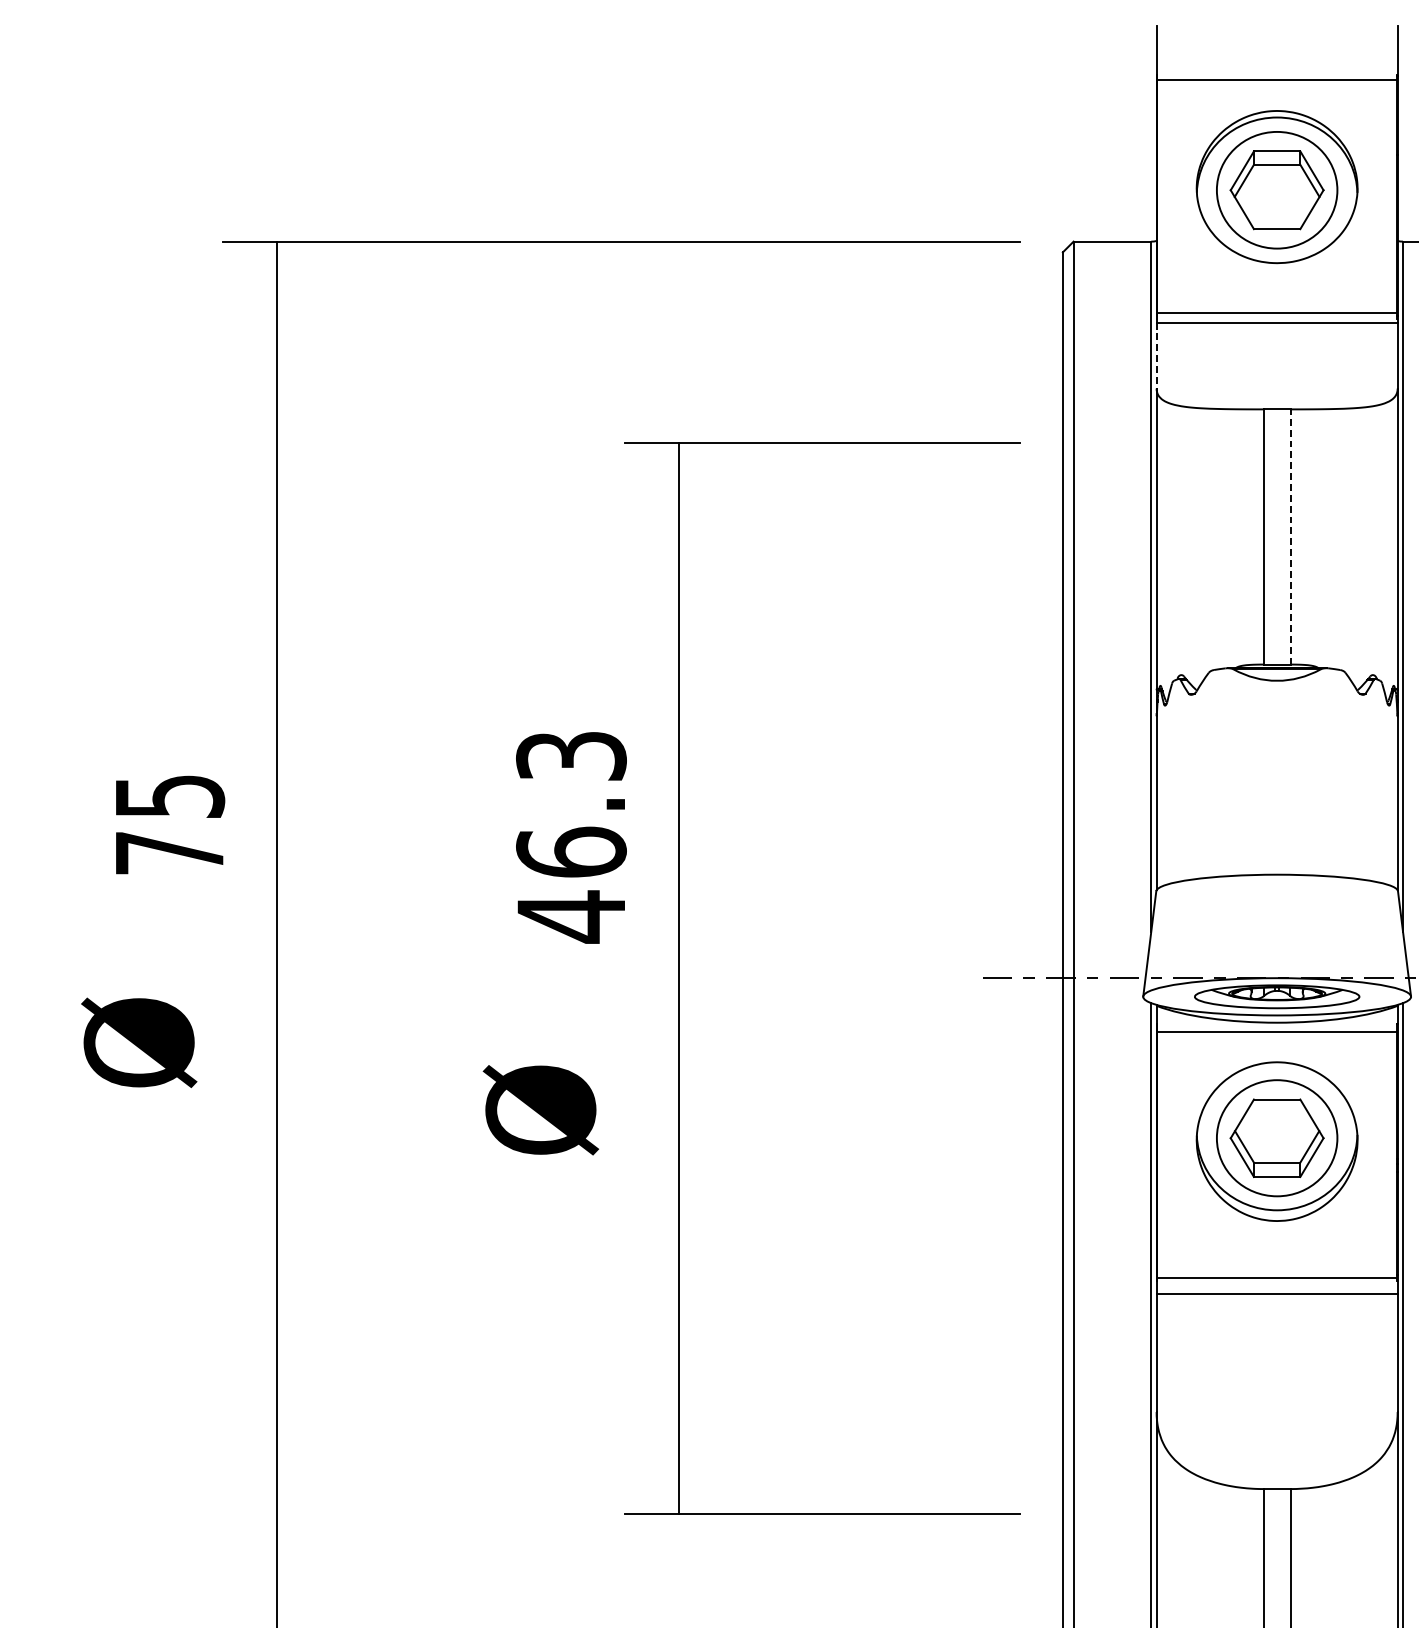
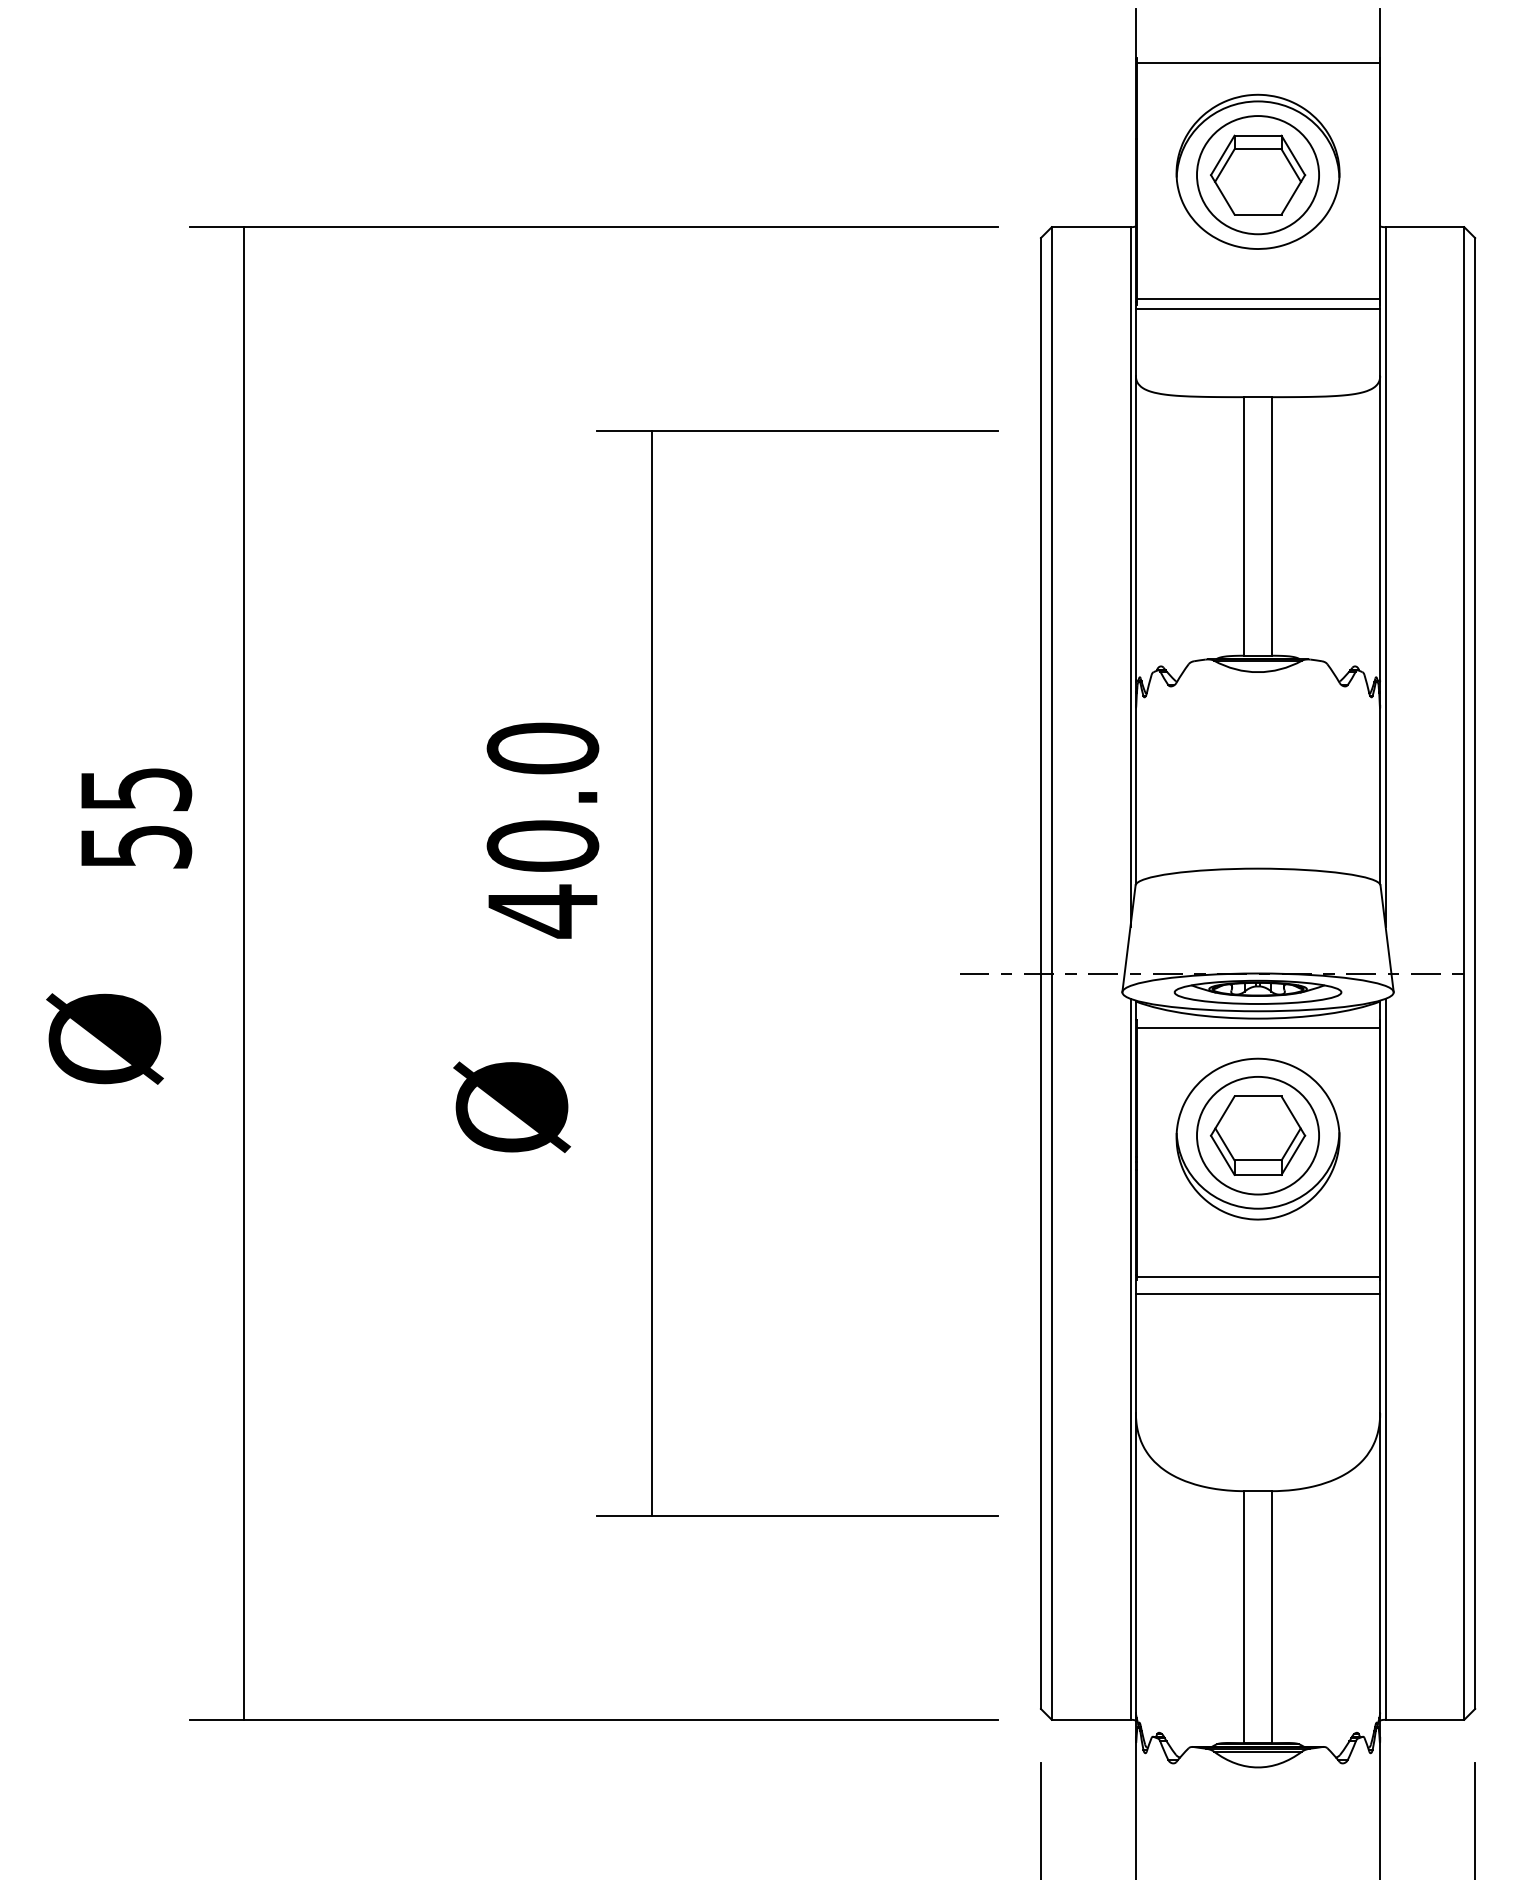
line: (1156, 356) -> (1135, 343), dashed -> solid
line: (1290, 536) -> (1271, 525), dashed -> solid
text: (570, 803) -> (542, 796), 46.3 -> 40.0
text: (170, 852) -> (136, 846), 75 -> 55

